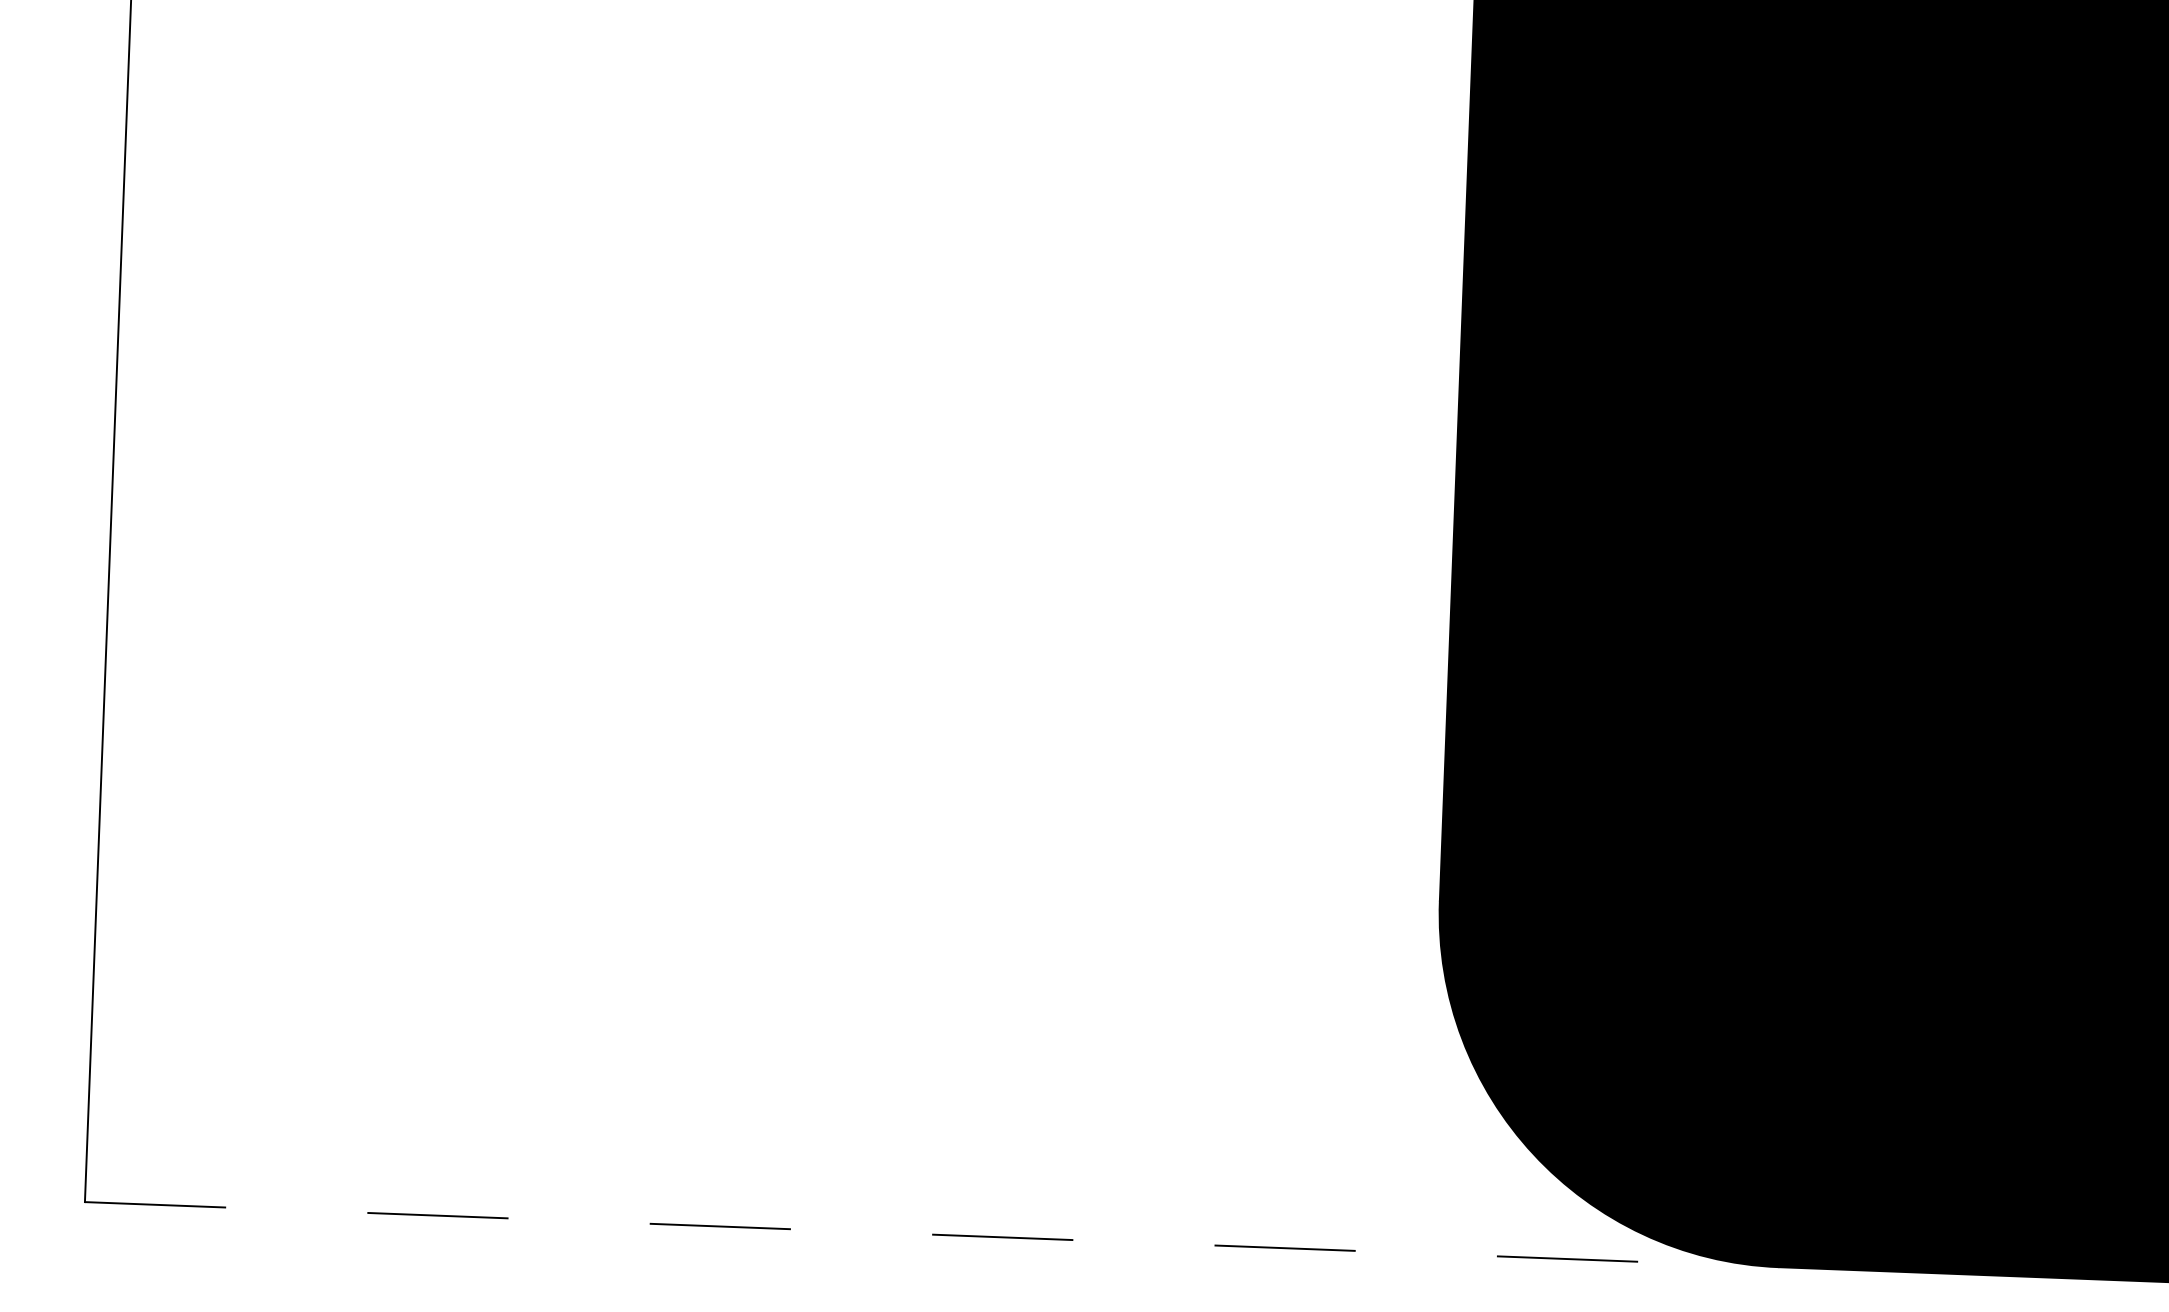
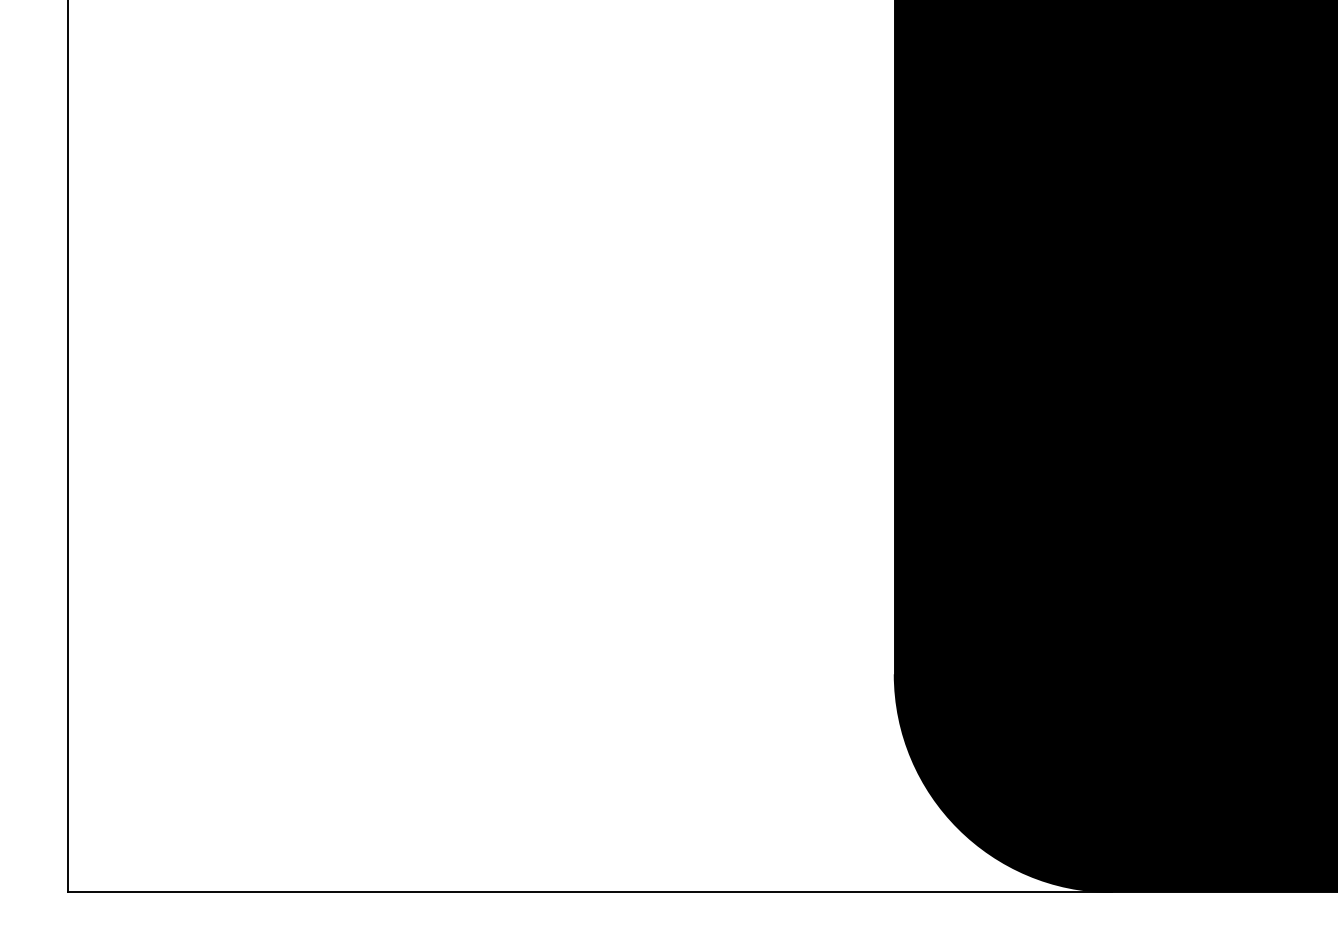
line: (932, 1233) -> (590, 891), dashed -> solid

